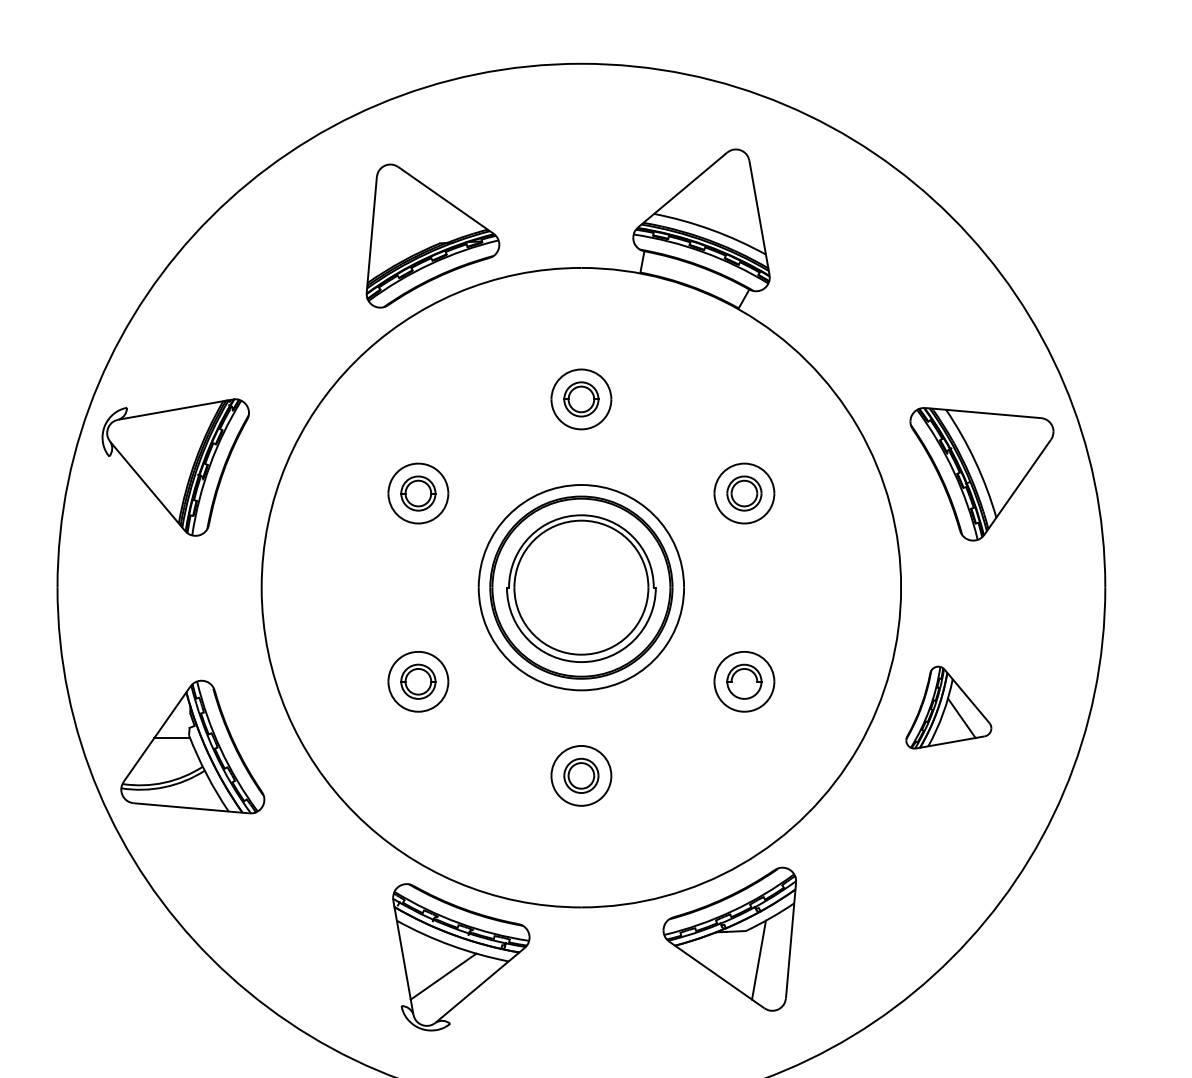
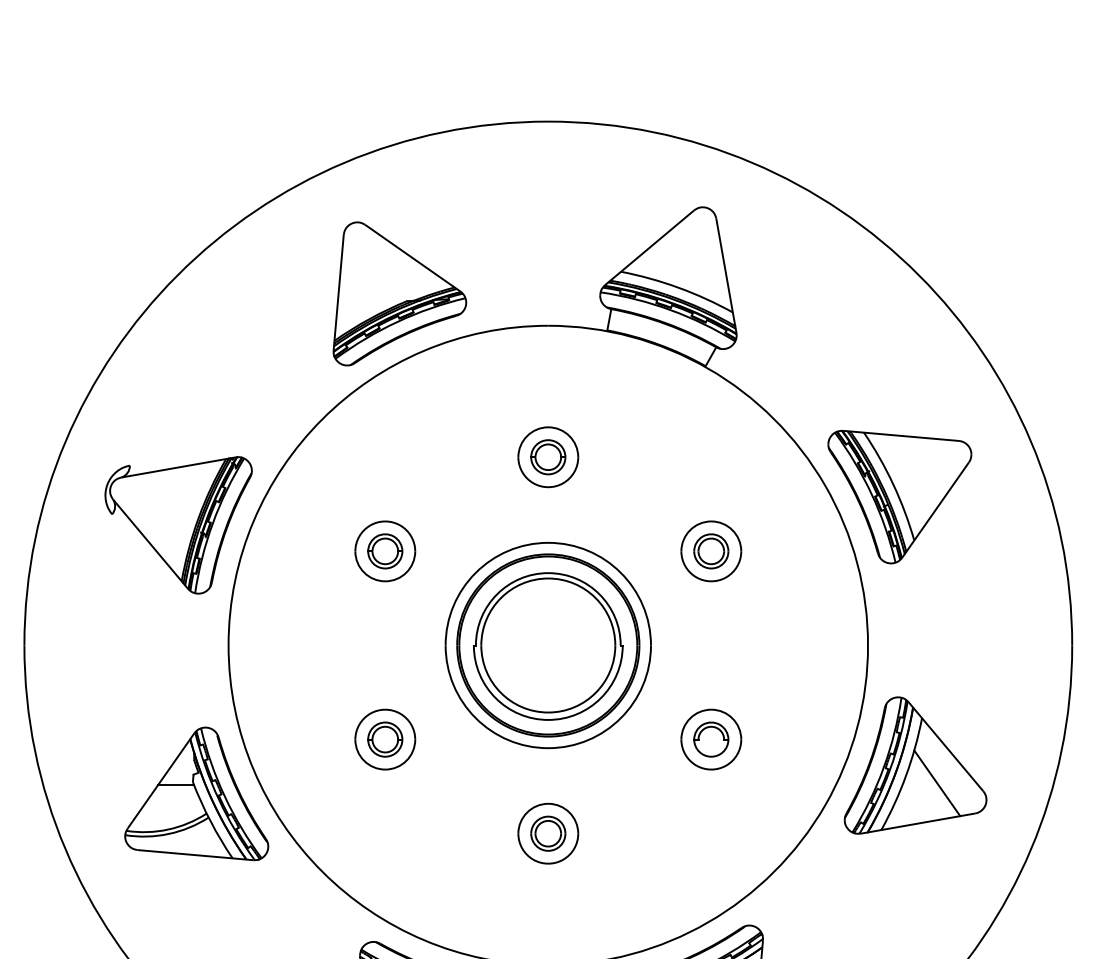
part: (175, 467) -> (178, 525), moved
part: (981, 474) -> (899, 497), moved
part: (948, 707) -> (915, 765), size x1.67
part: (192, 746) -> (196, 793), moved

